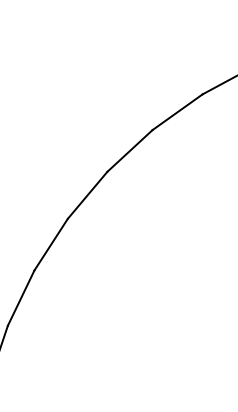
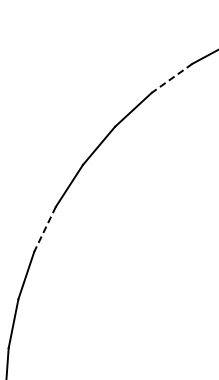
line: (178, 112) -> (172, 78), solid -> dashed
line: (21, 298) -> (45, 229), solid -> dashed

